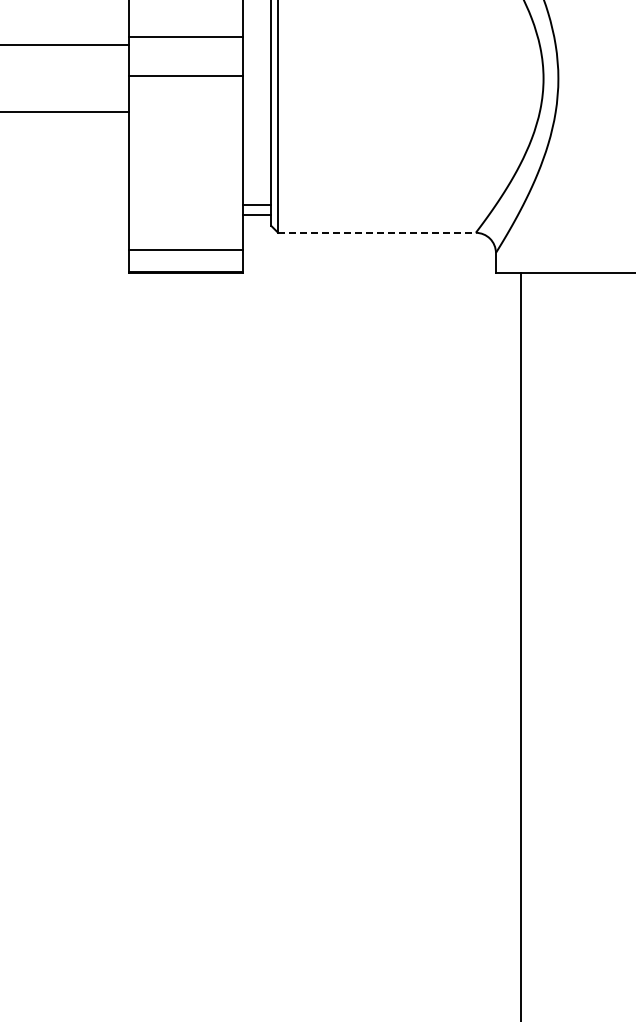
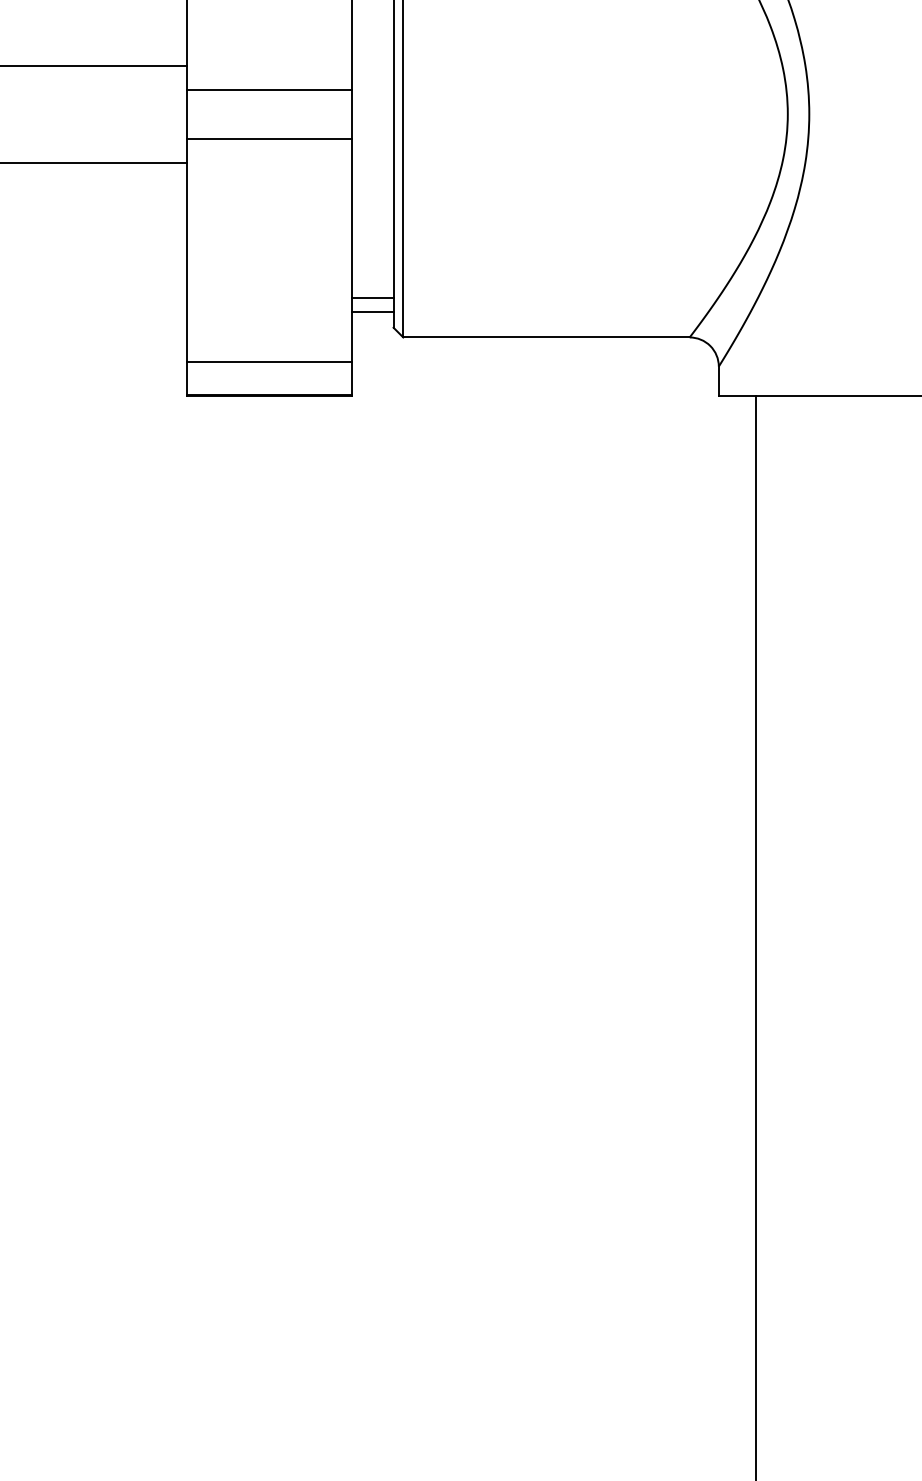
line: (185, 36) -> (269, 89), moved
line: (185, 75) -> (269, 138), moved
line: (377, 232) -> (547, 336), dashed -> solid

